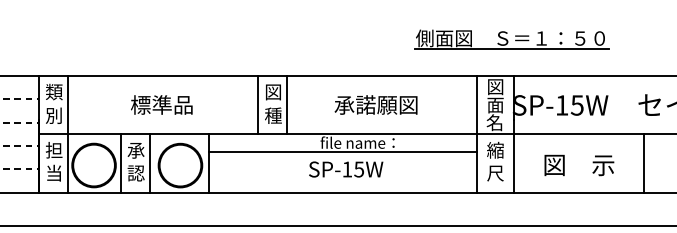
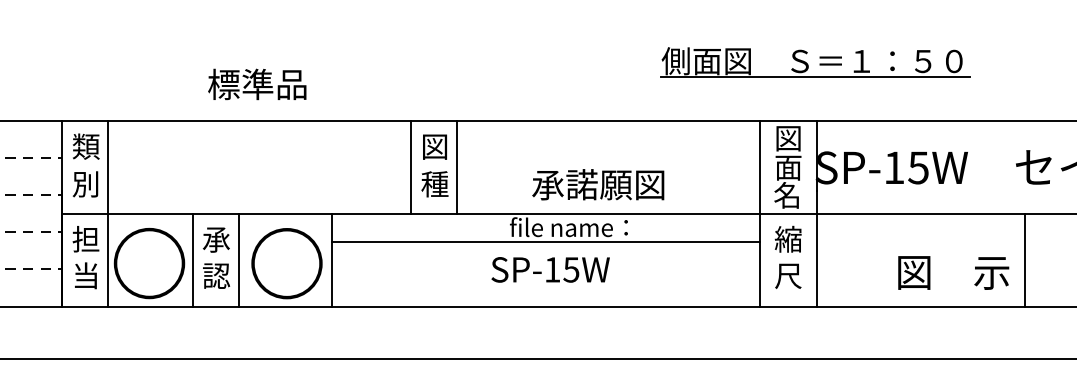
text: (161, 104) -> (256, 83), moved
text: (375, 104) -> (597, 183), moved
text: (579, 165) -> (953, 273), moved

